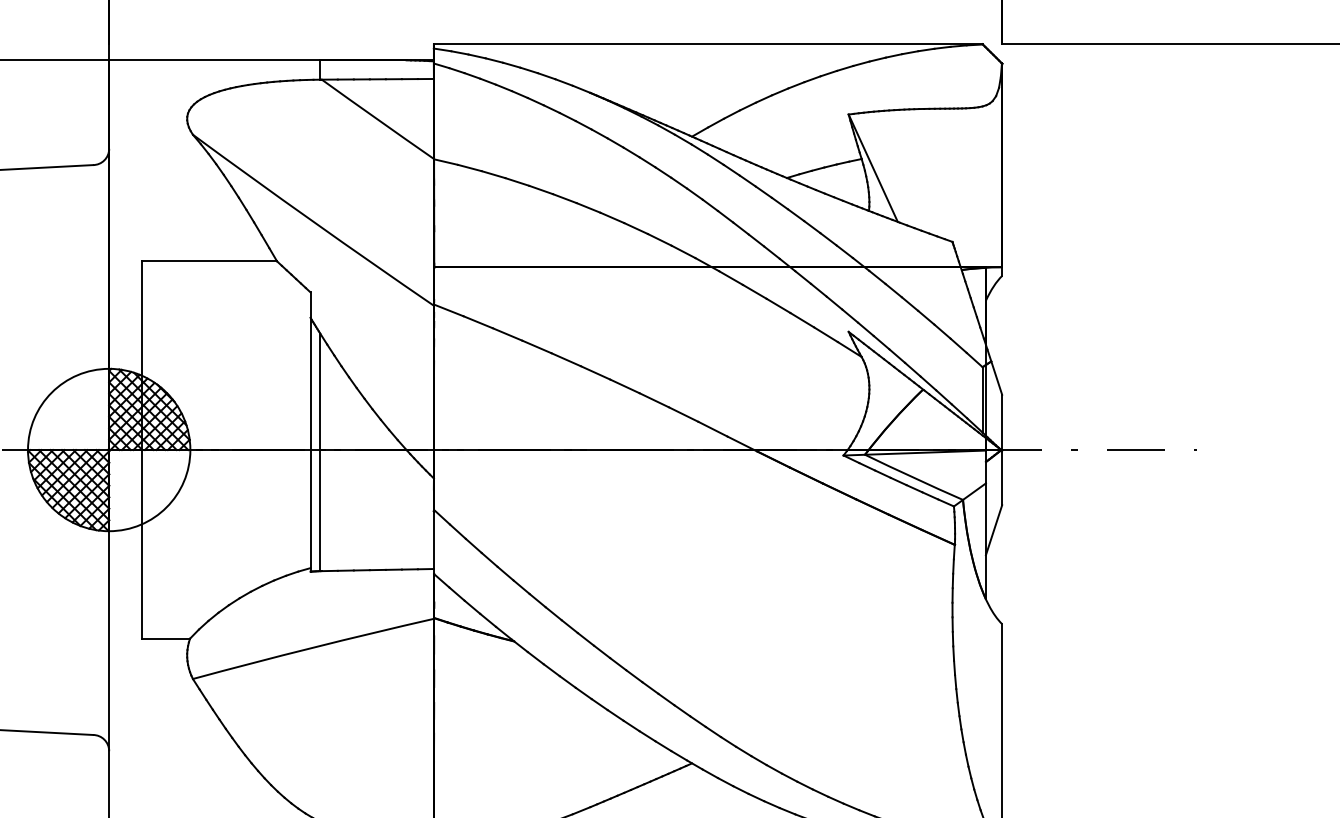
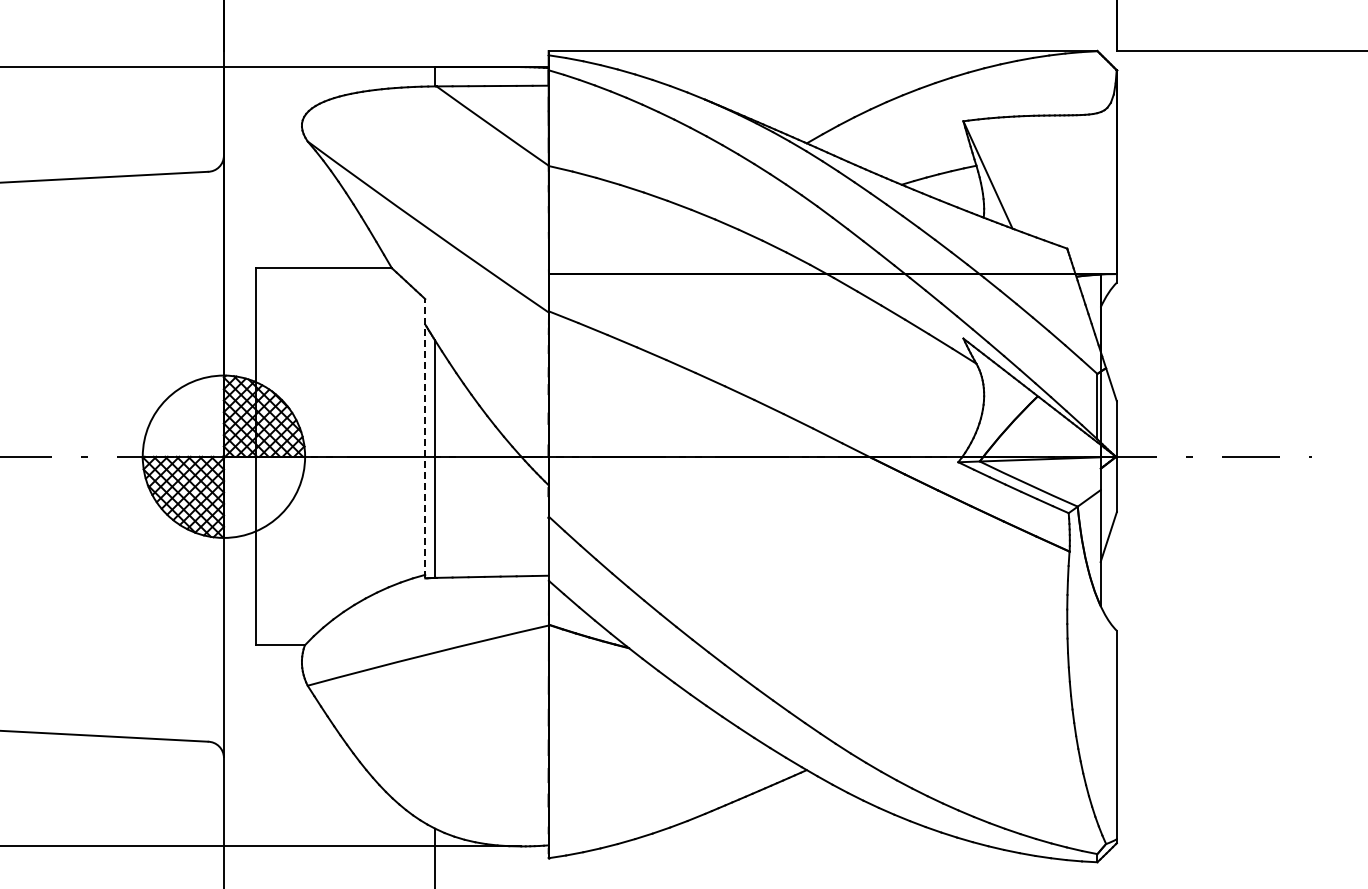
line: (310, 431) -> (425, 438), solid -> dashed

